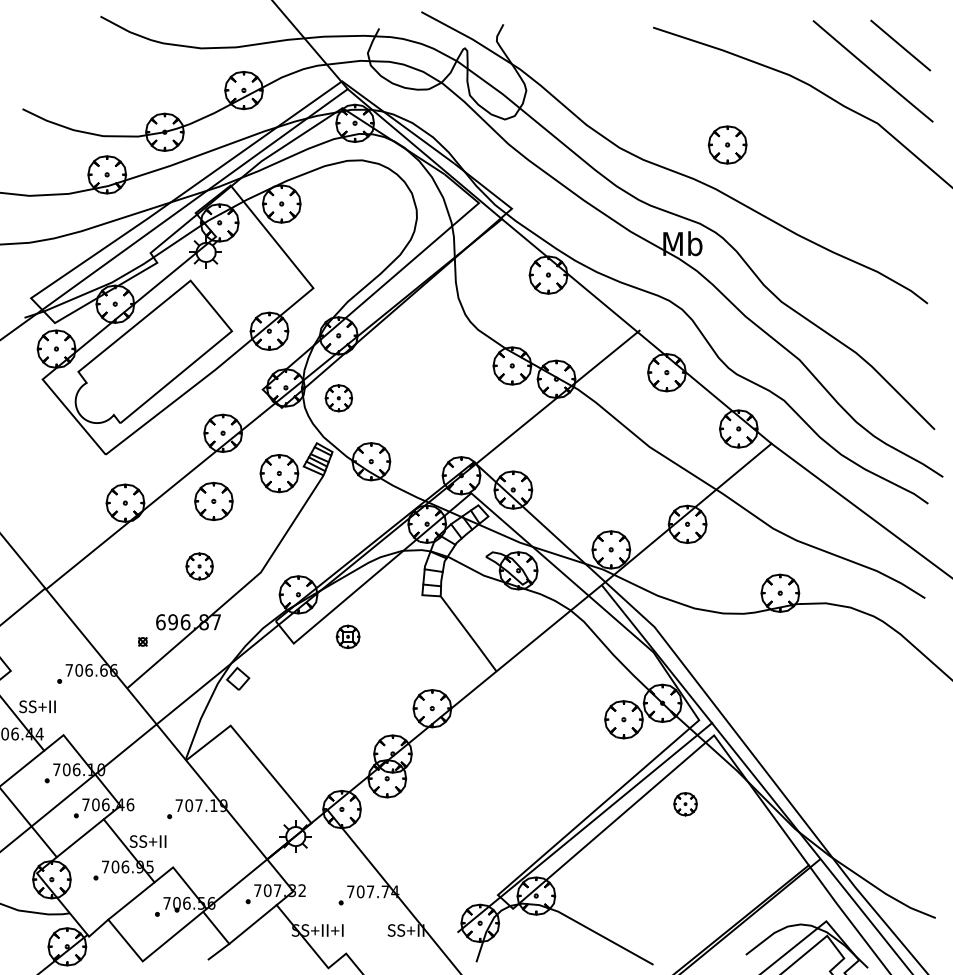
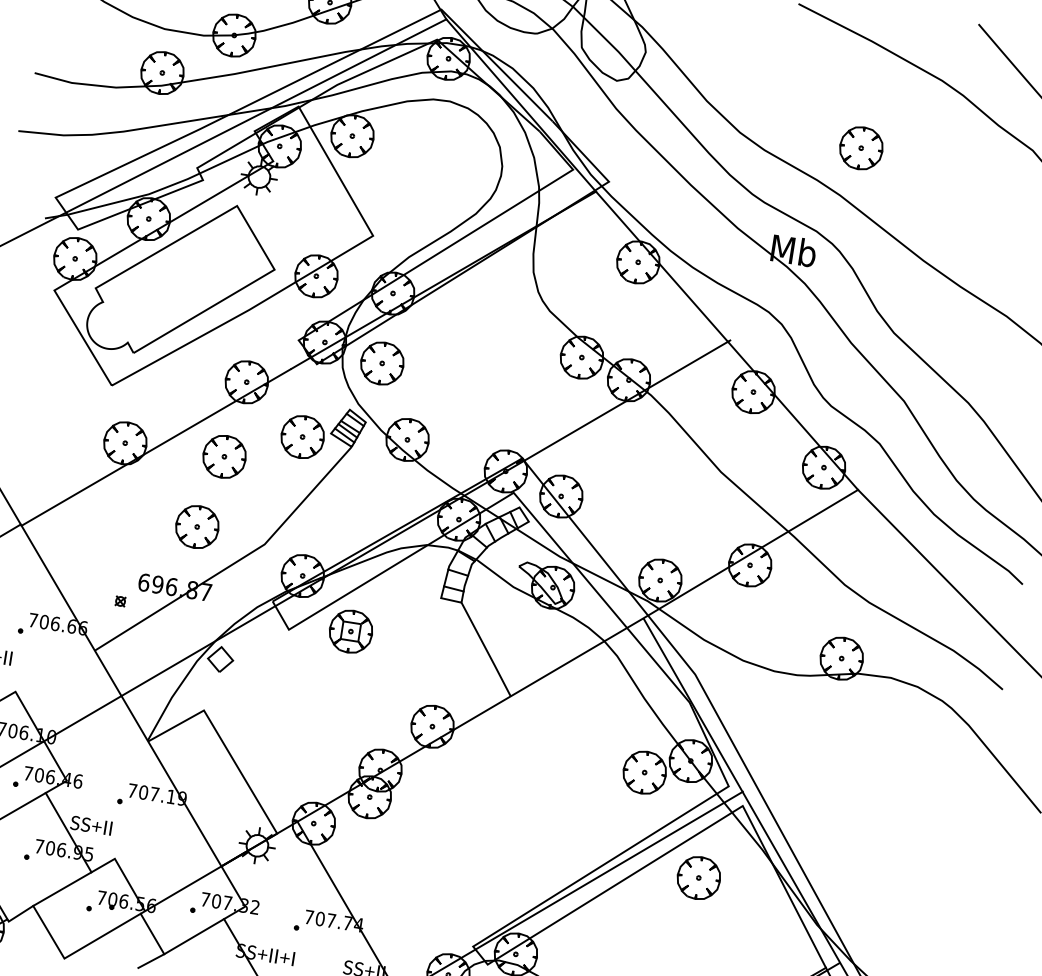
part: (338, 397) -> (382, 362), size x1.43
part: (199, 566) -> (197, 527), size x1.43
part: (347, 636) -> (350, 631), size x1.67
part: (685, 803) -> (698, 877), size x1.67

